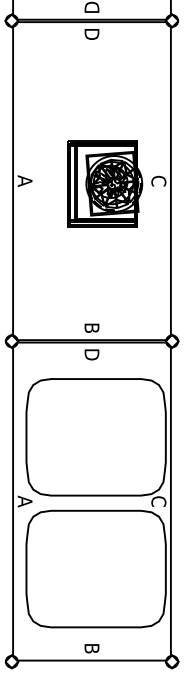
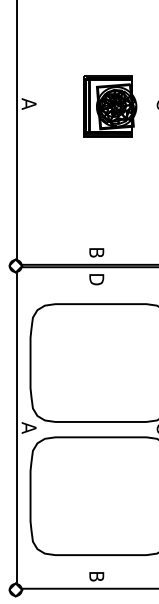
part: (105, 183) -> (110, 106), size x0.7

